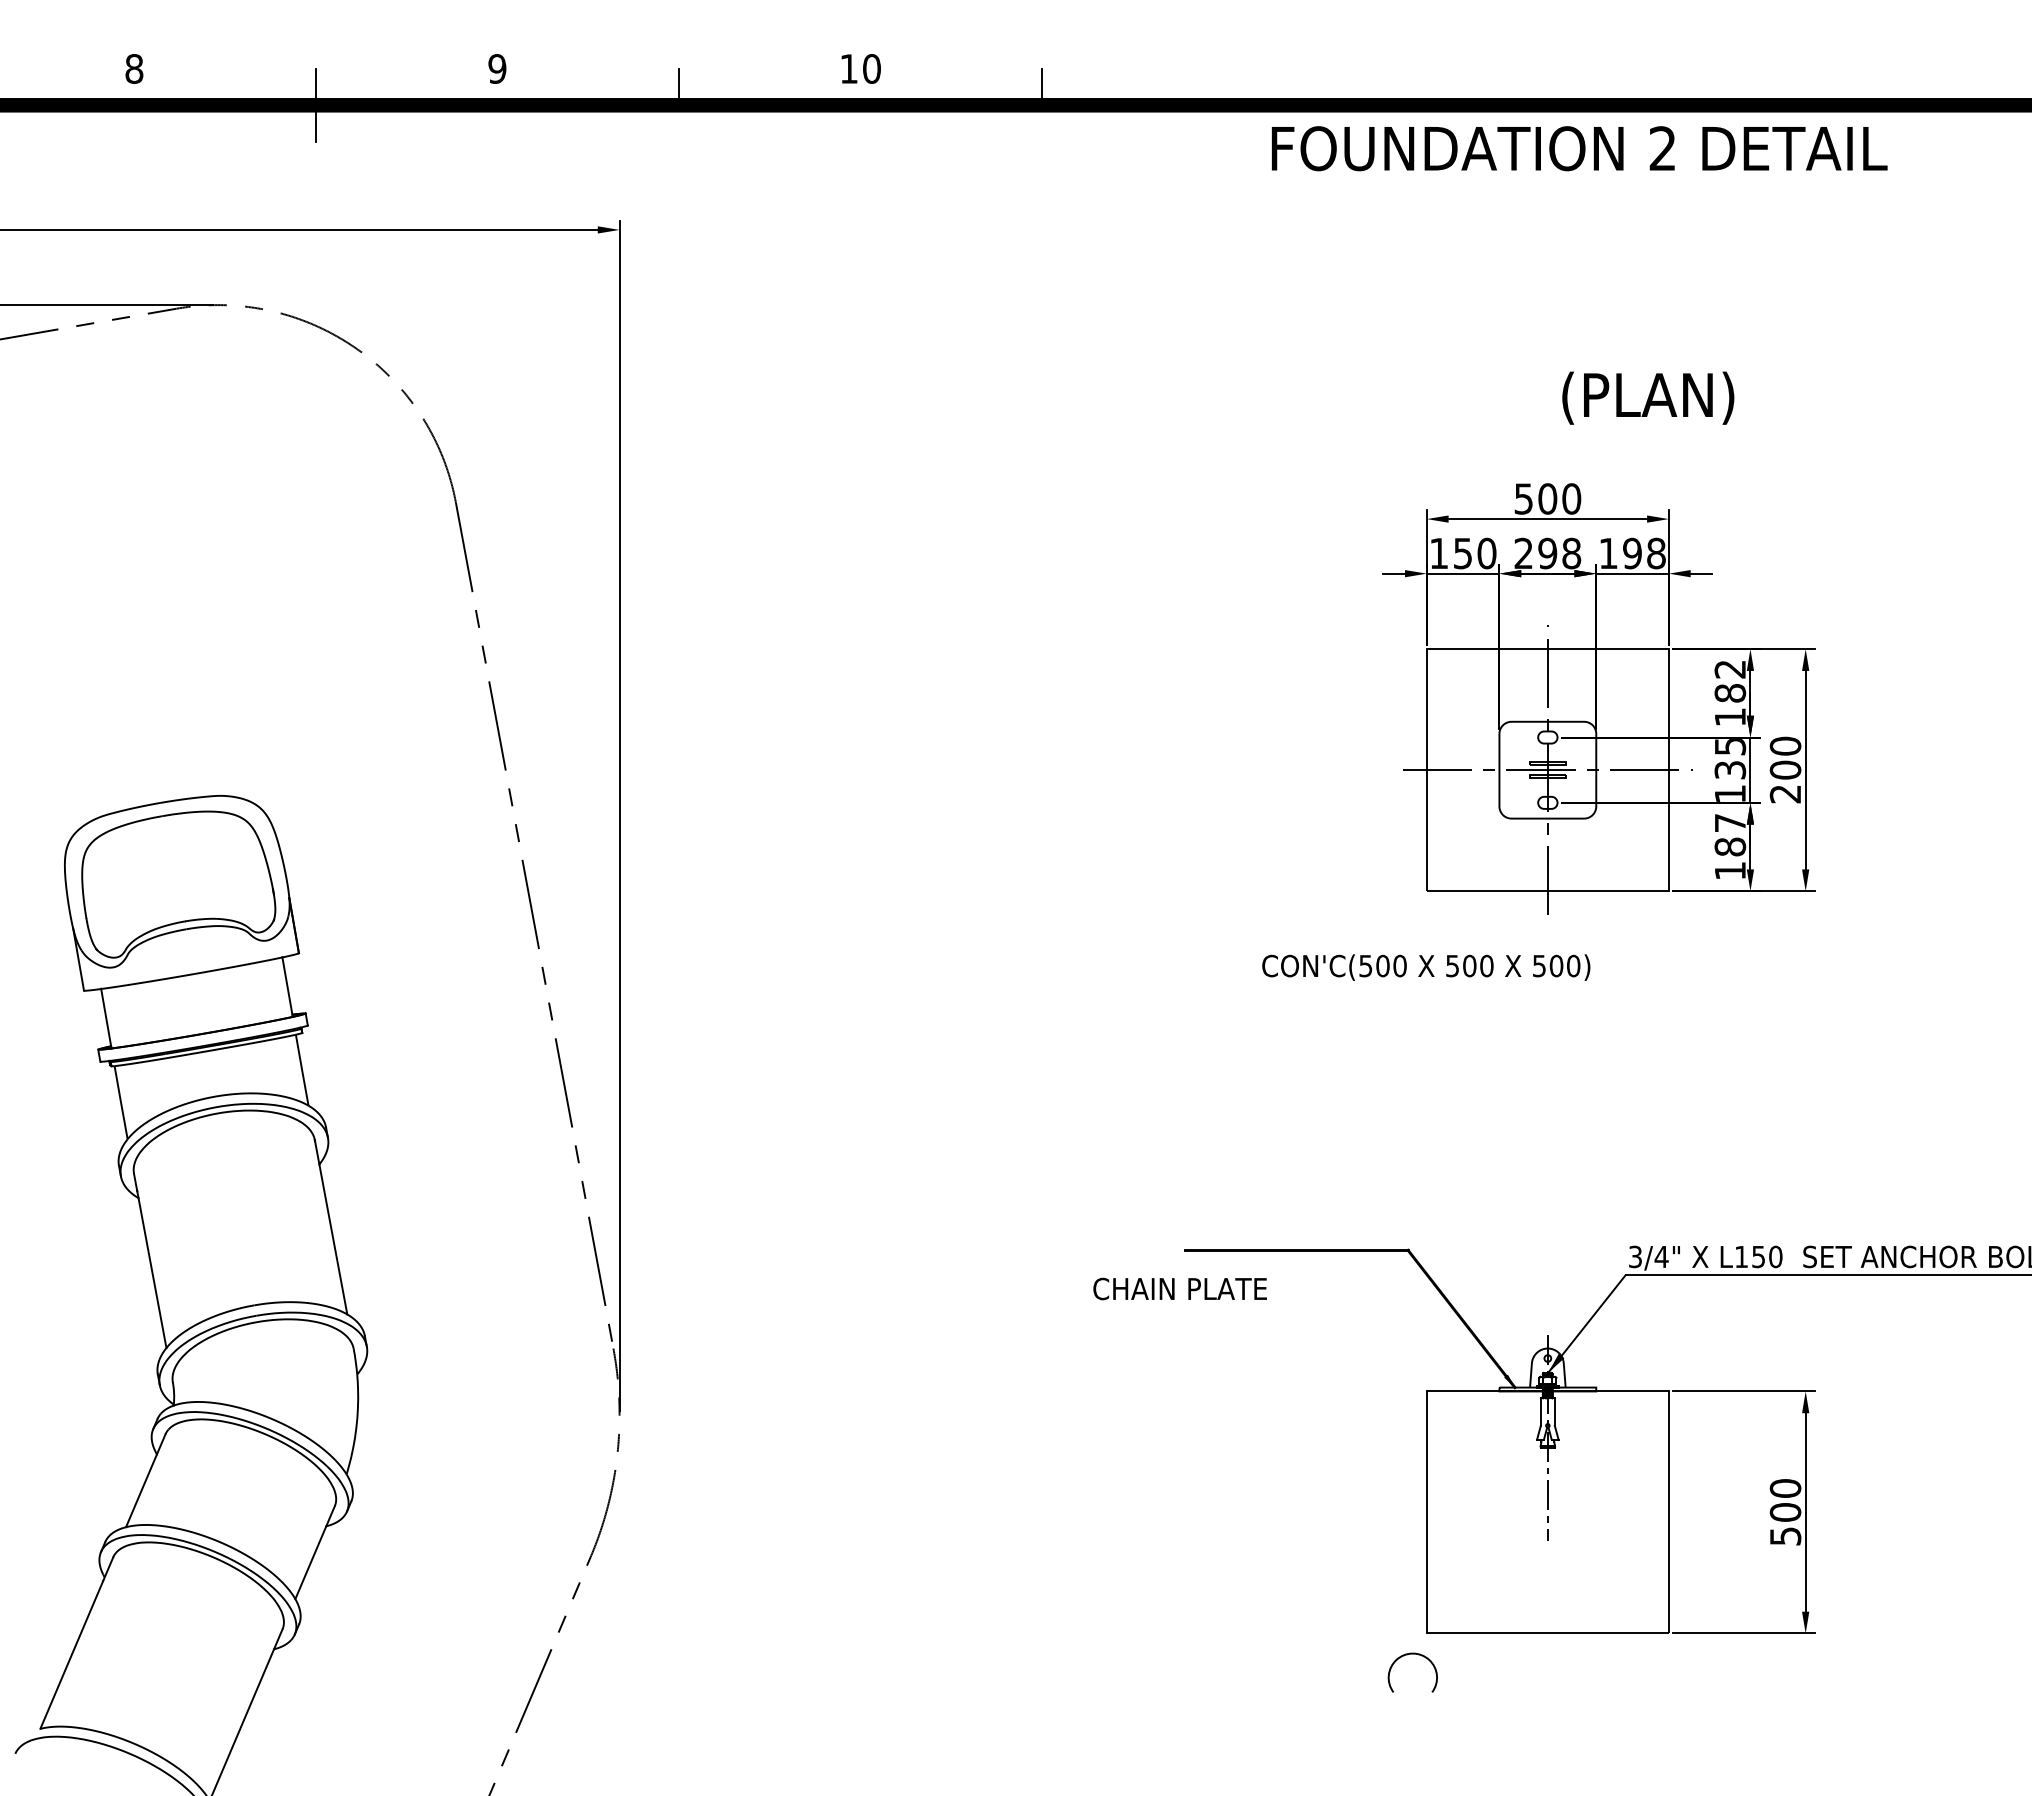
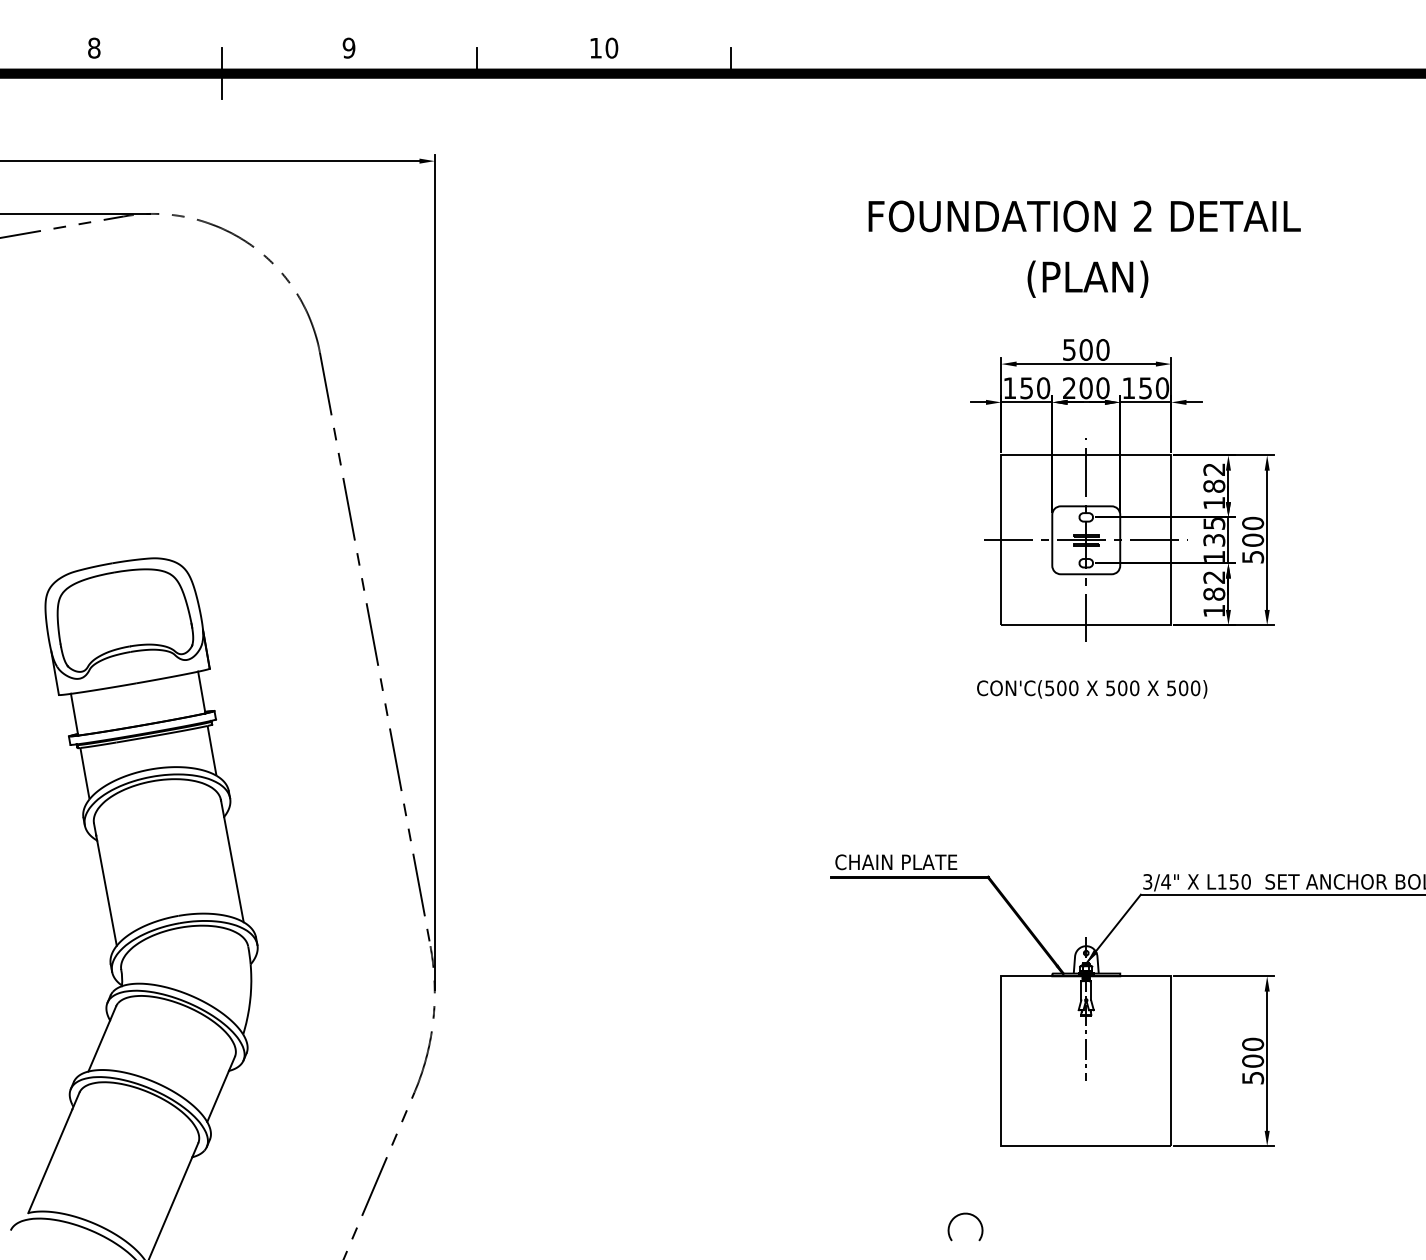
text: (1579, 148) -> (1084, 216), moved
text: (1648, 397) -> (1088, 278), moved
text: (1559, 553) -> (1094, 388), 298 -> 200
text: (1644, 553) -> (1154, 388), 198 -> 150
text: (1785, 794) -> (1253, 557), 200 -> 500
text: (1729, 823) -> (1213, 577), 187 -> 182
text: (1426, 967) -> (1092, 689), moved
text: (1179, 1288) -> (895, 861), moved
arc: (1407, 1655) -> (961, 1214), moved

